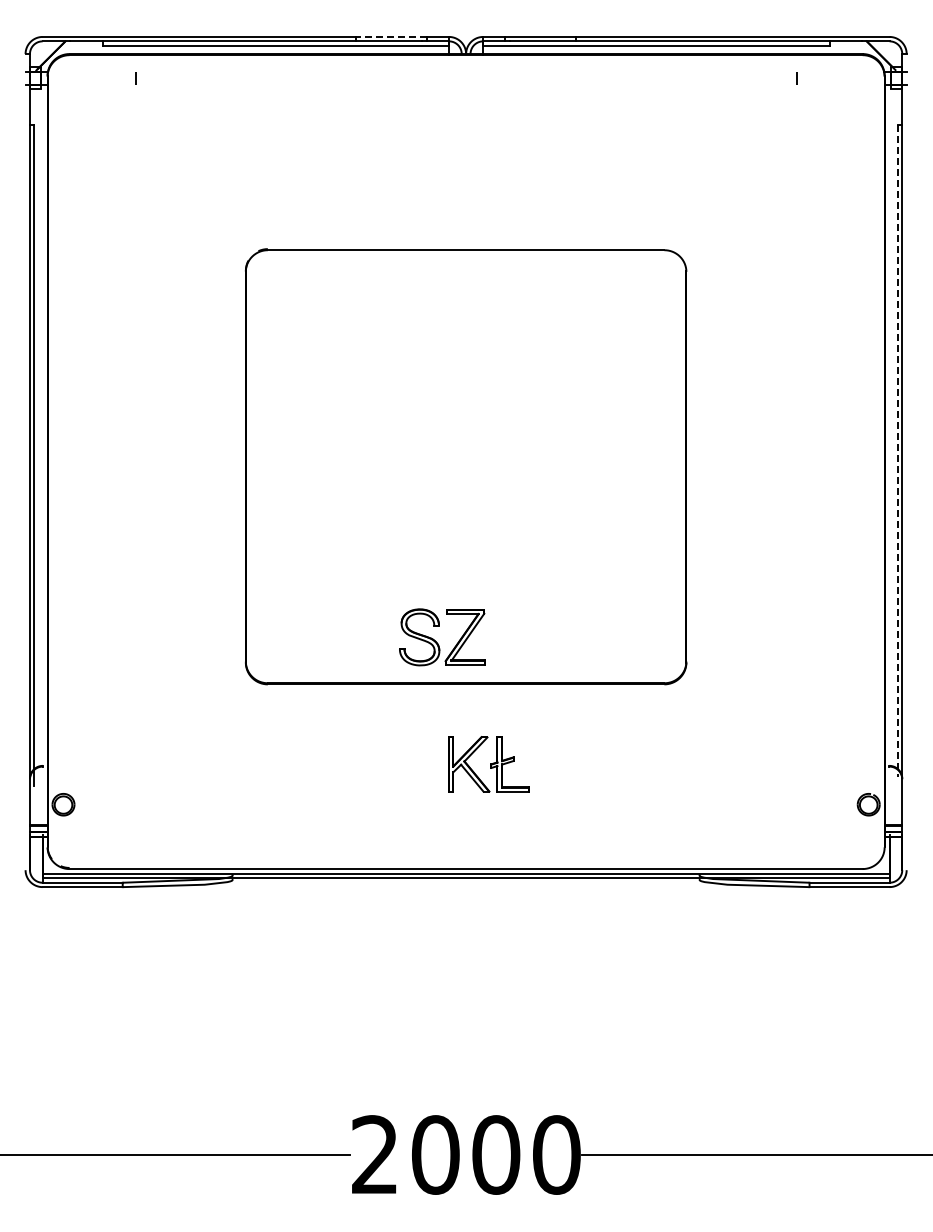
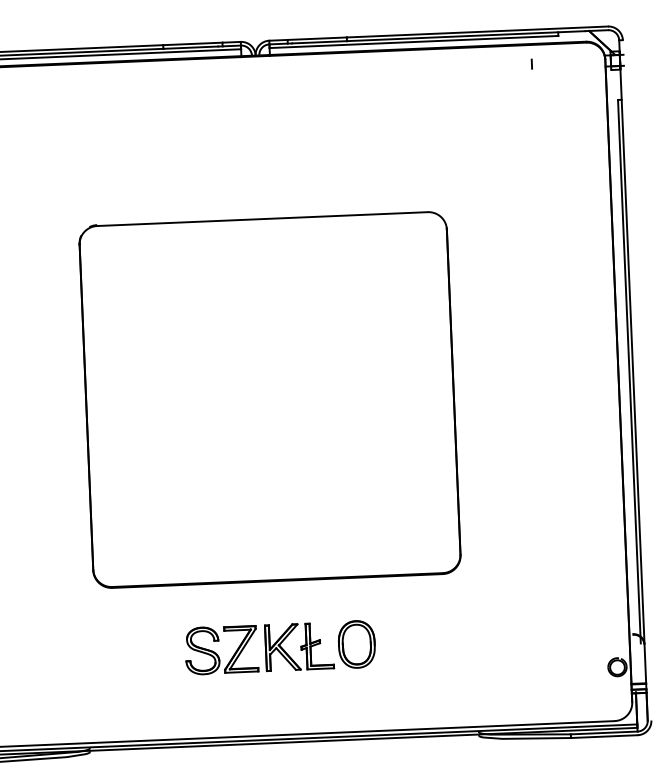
line: (391, 36) -> (192, 43), dashed -> solid
line: (897, 451) -> (629, 371), dashed -> solid
part: (437, 642) -> (217, 654), moved
part: (557, 764) -> (356, 644), added

